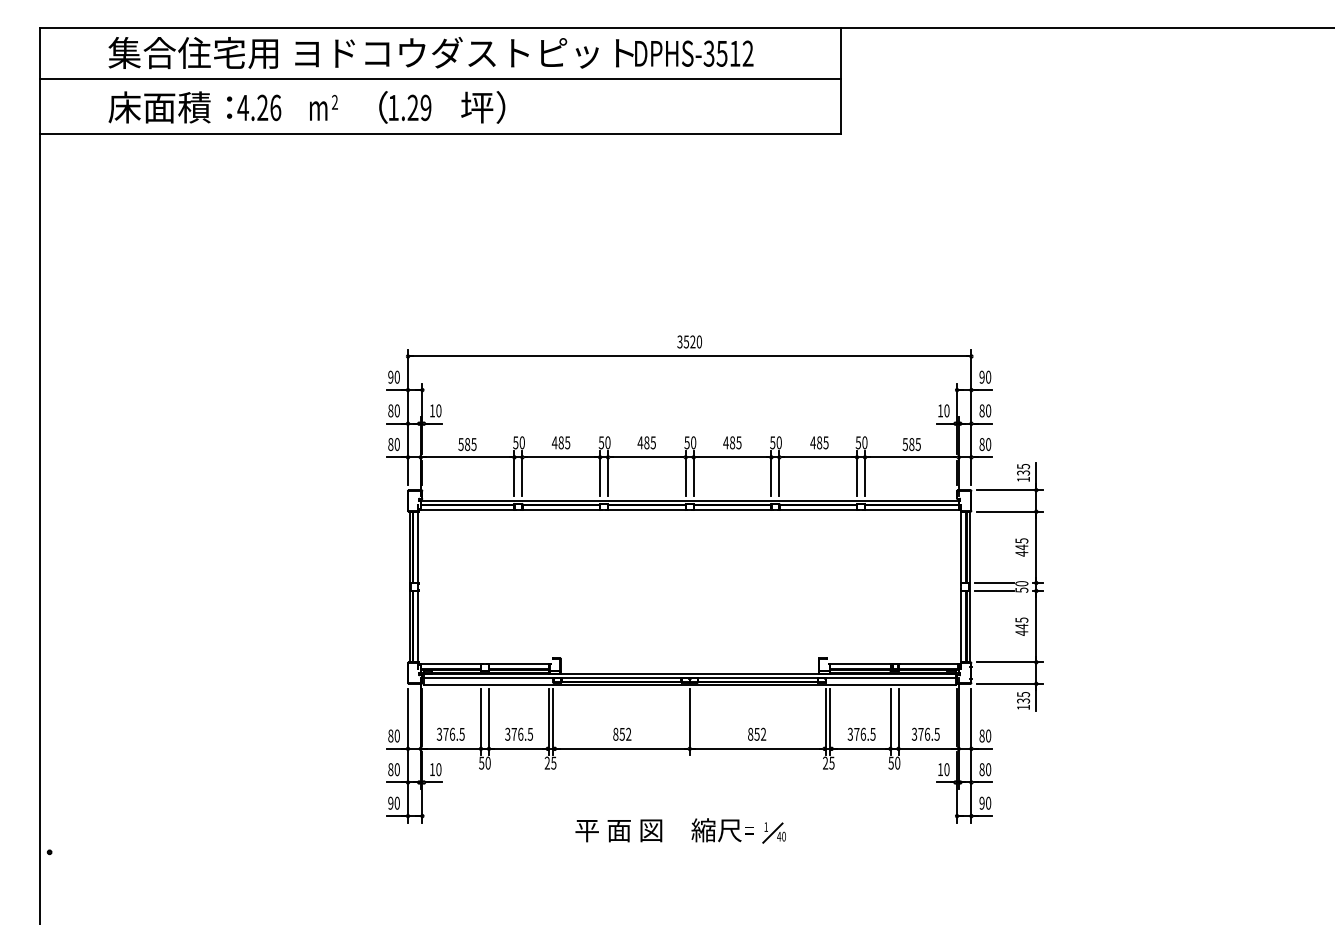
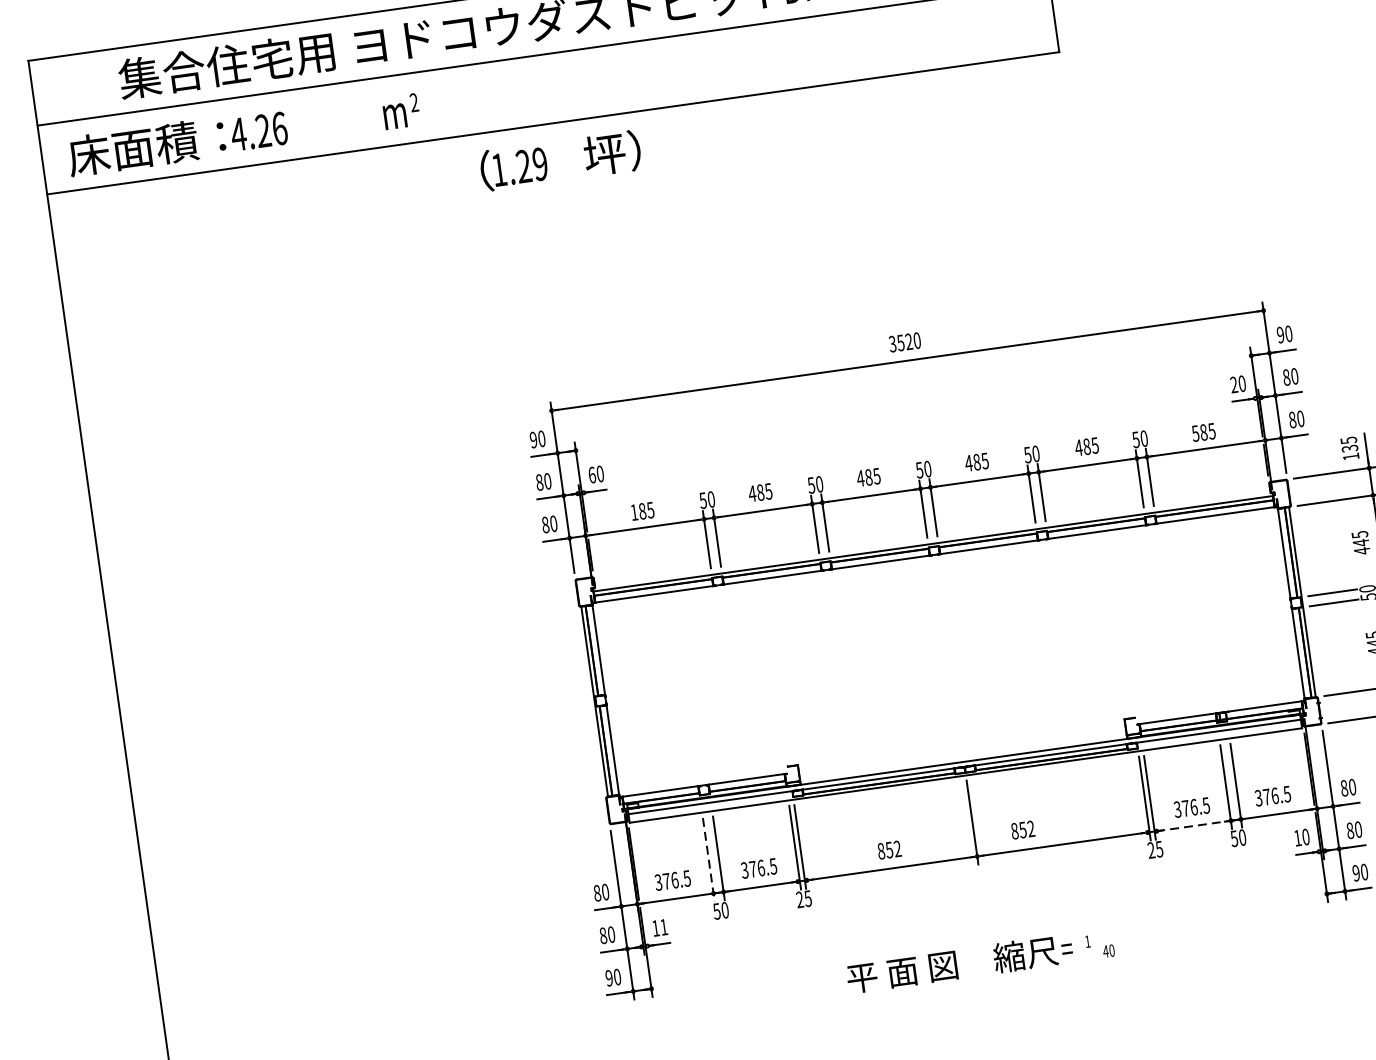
text: (194, 107) -> (177, 142), moved
text: (442, 107) -> (560, 160), moved
text: (432, 410) -> (592, 474), 10 -> 60
text: (940, 410) -> (1234, 384), 10 -> 20
text: (460, 444) -> (633, 512), 585 -> 185
line: (480, 722) -> (708, 860), solid -> dashed
text: (757, 733) -> (1023, 828), moved
line: (861, 748) -> (1194, 825), solid -> dashed
text: (438, 769) -> (663, 927), 10 -> 11
line: (772, 832) -> (1096, 947), removed

